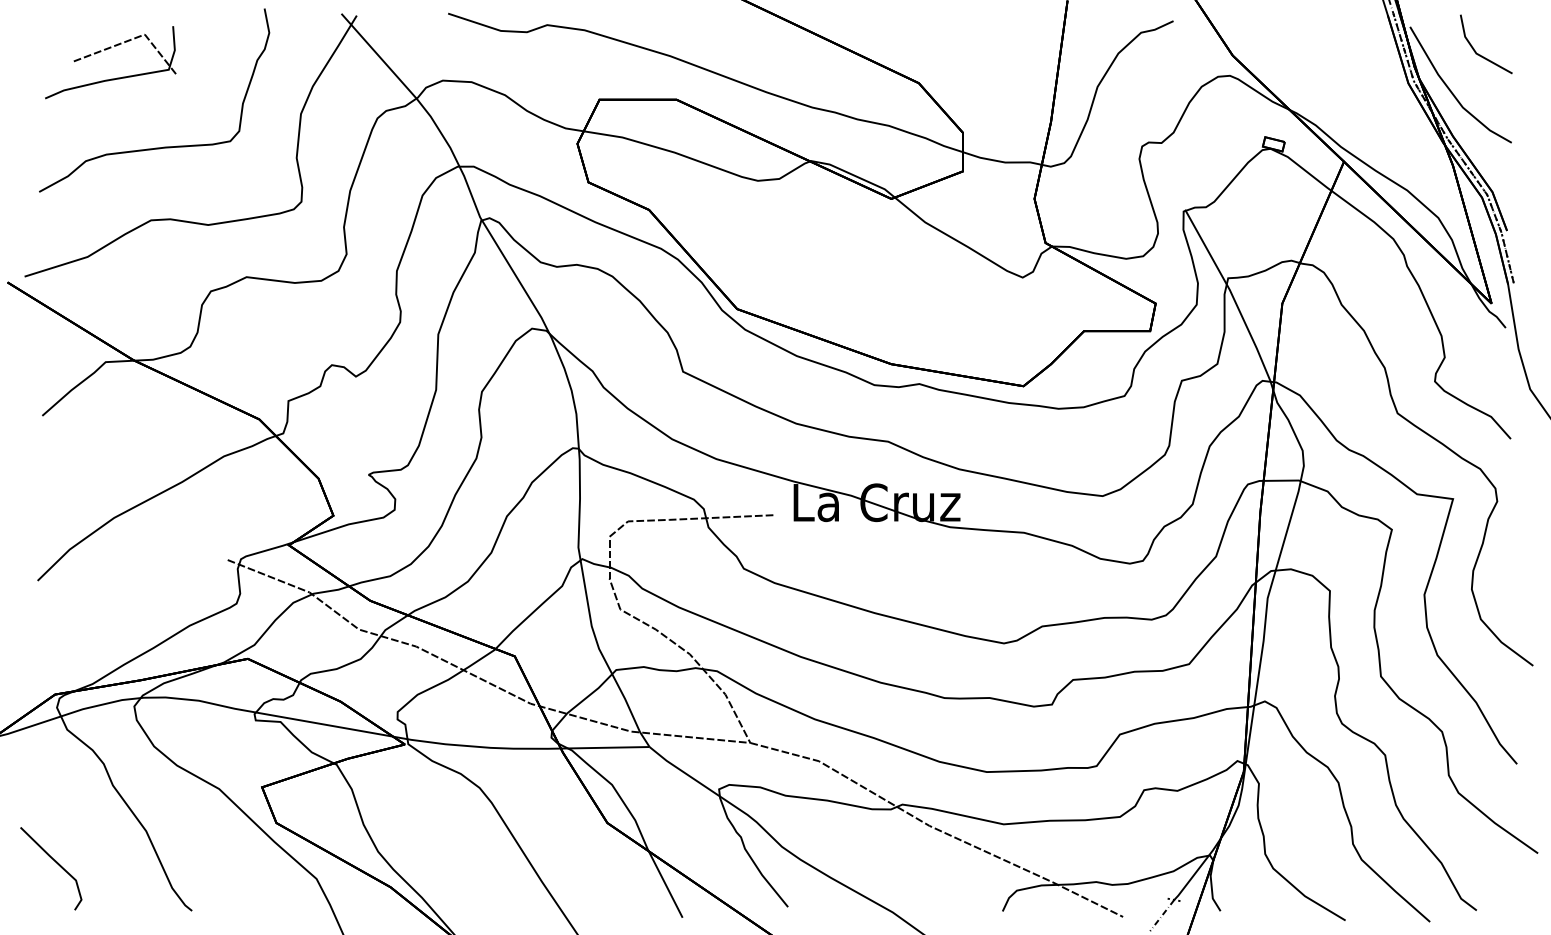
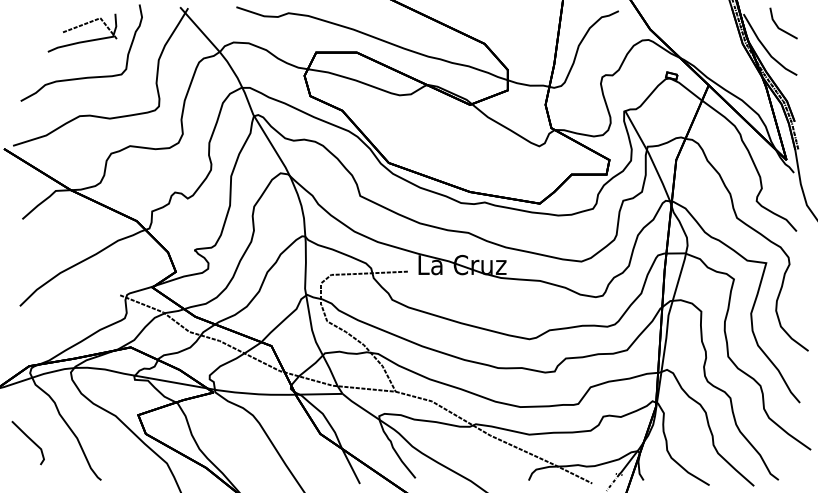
part: (108, 50) -> (81, 26), moved
line: (53, 861) -> (29, 439), moved

